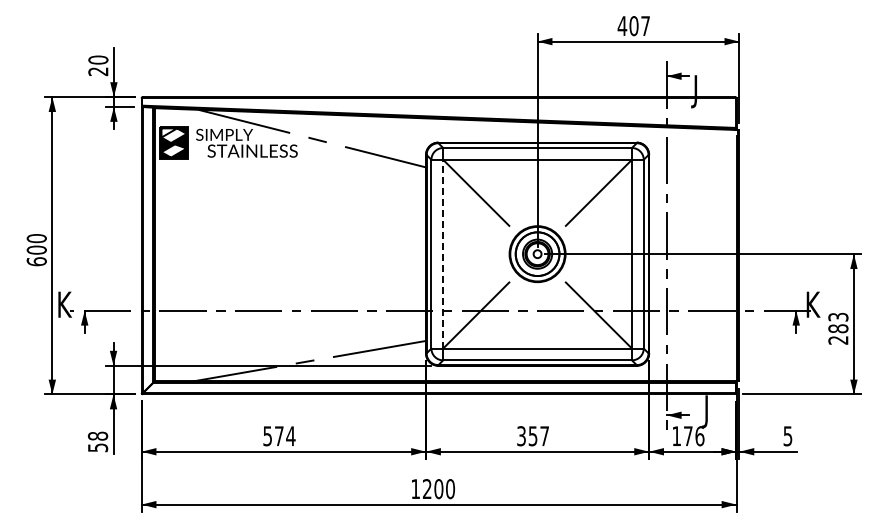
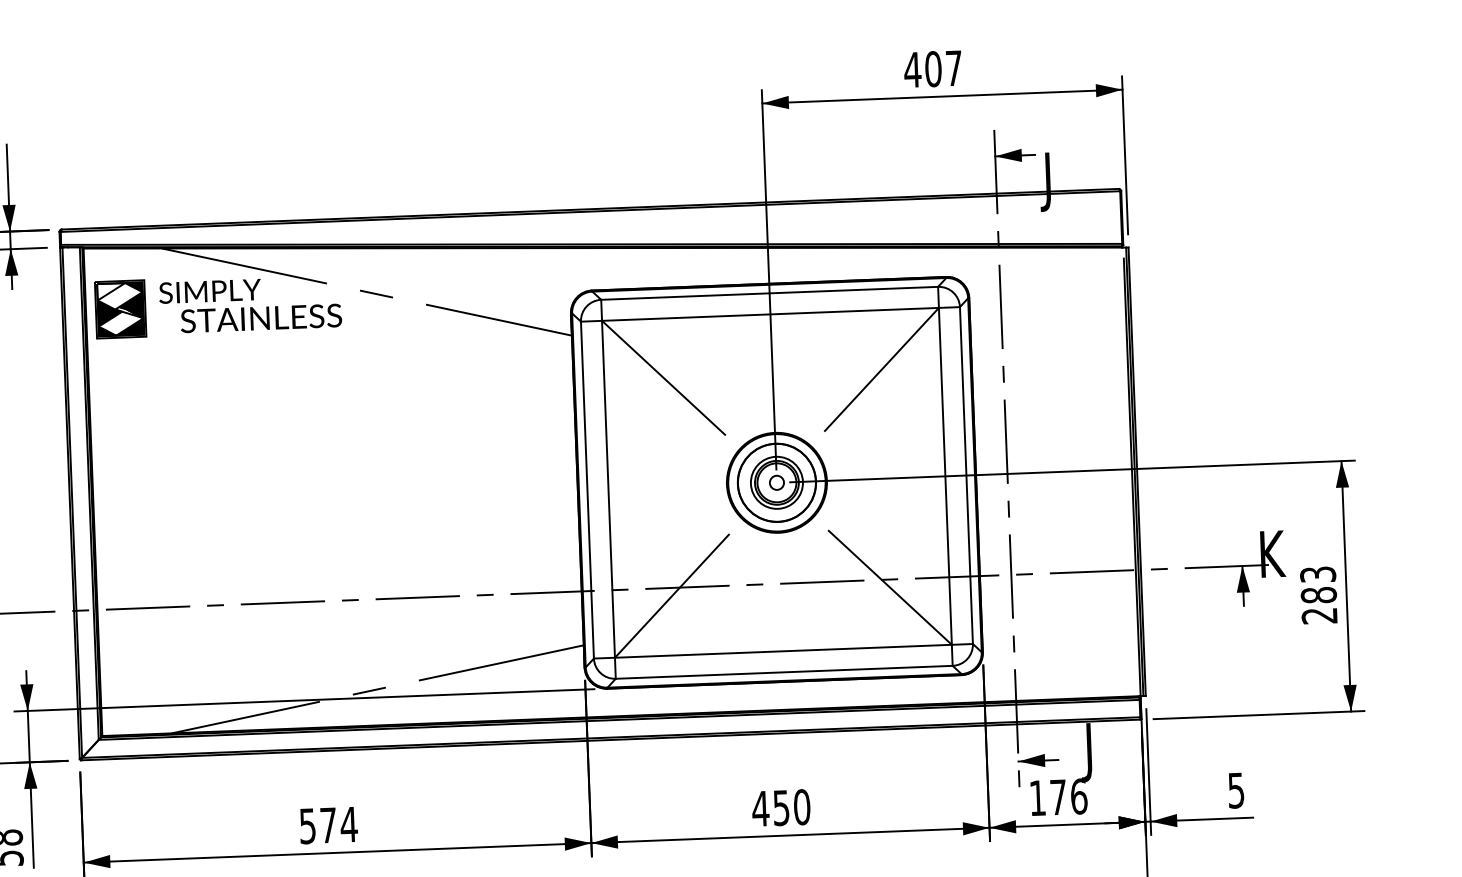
line: (443, 253) -> (608, 488), dashed -> solid
text: (532, 436) -> (780, 808), 357 -> 450

